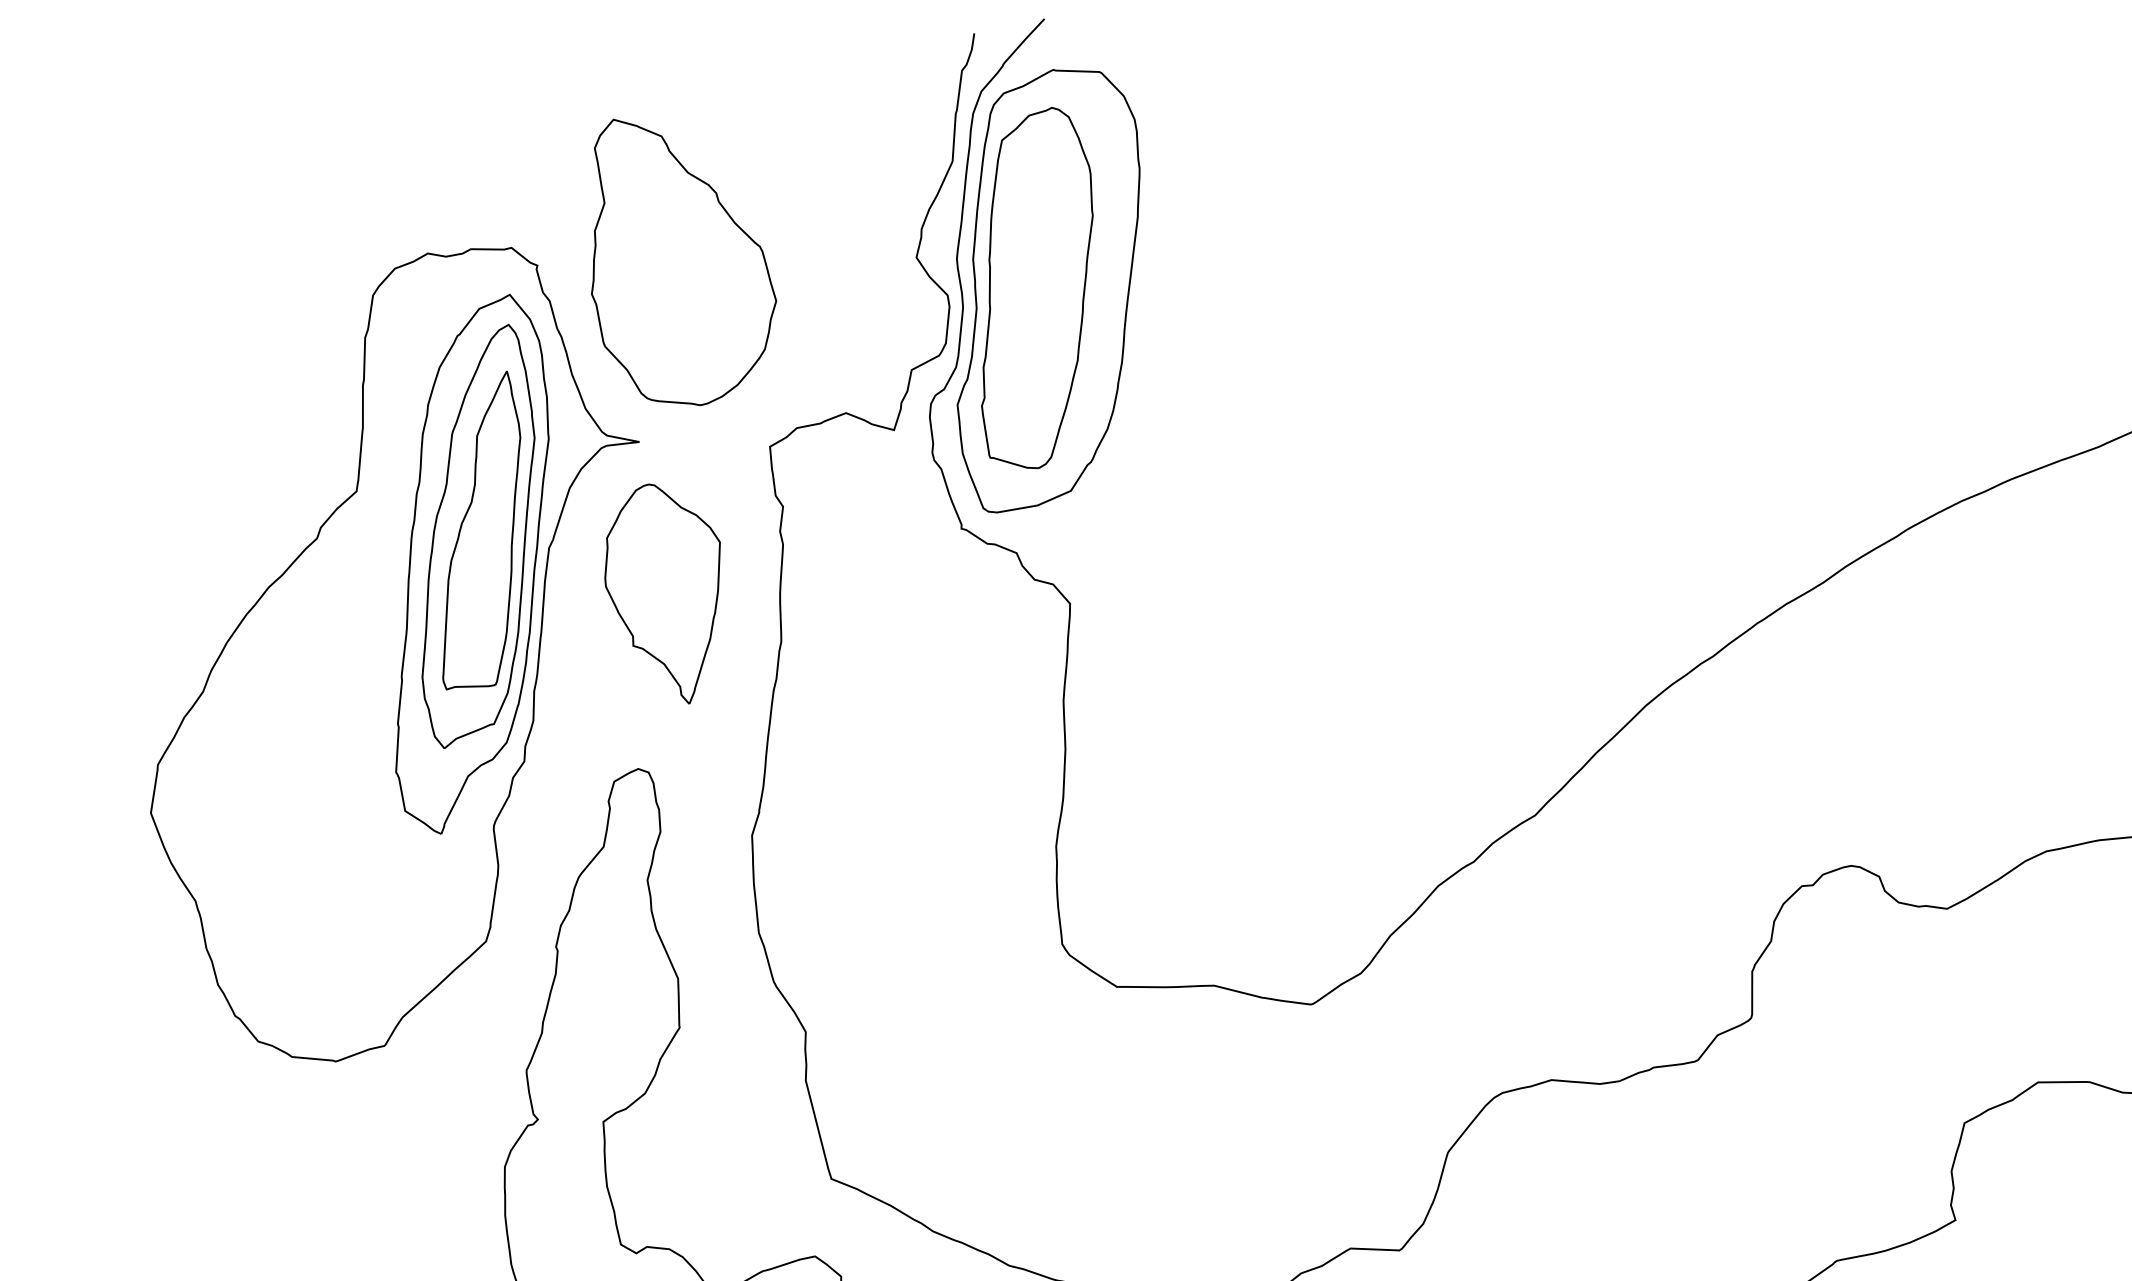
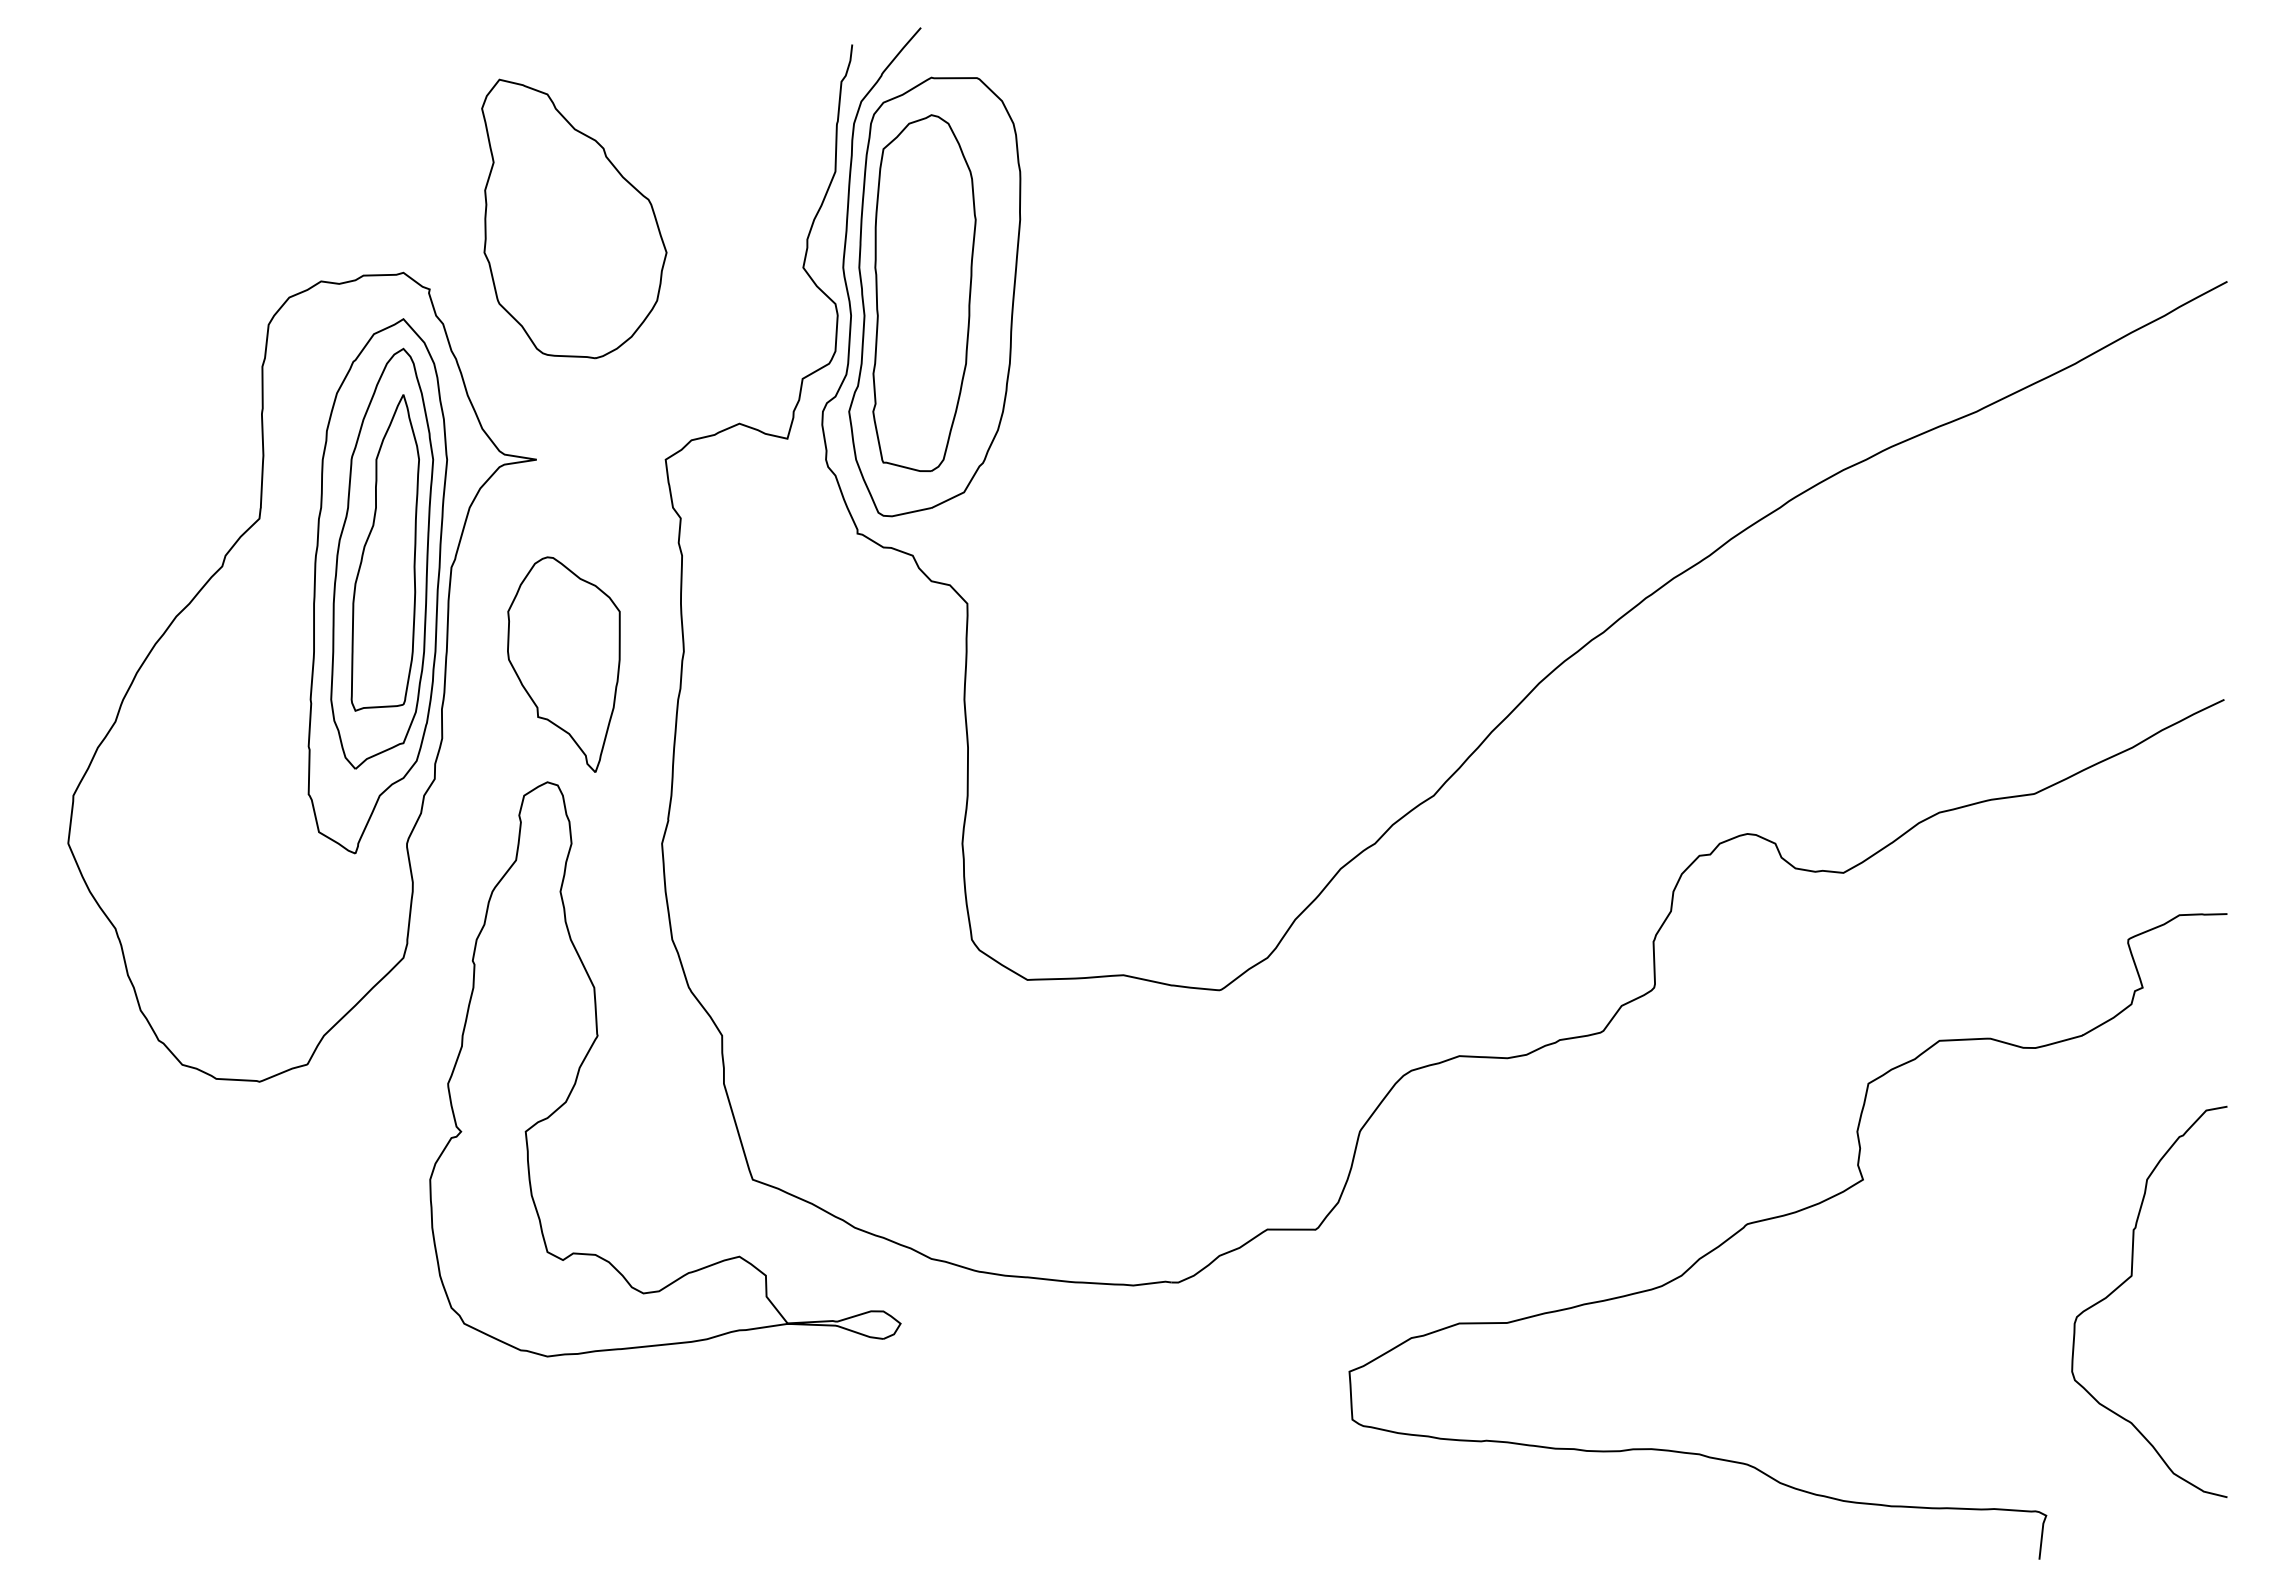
part: (684, 262) -> (574, 218), moved
part: (661, 593) -> (563, 664), moved

